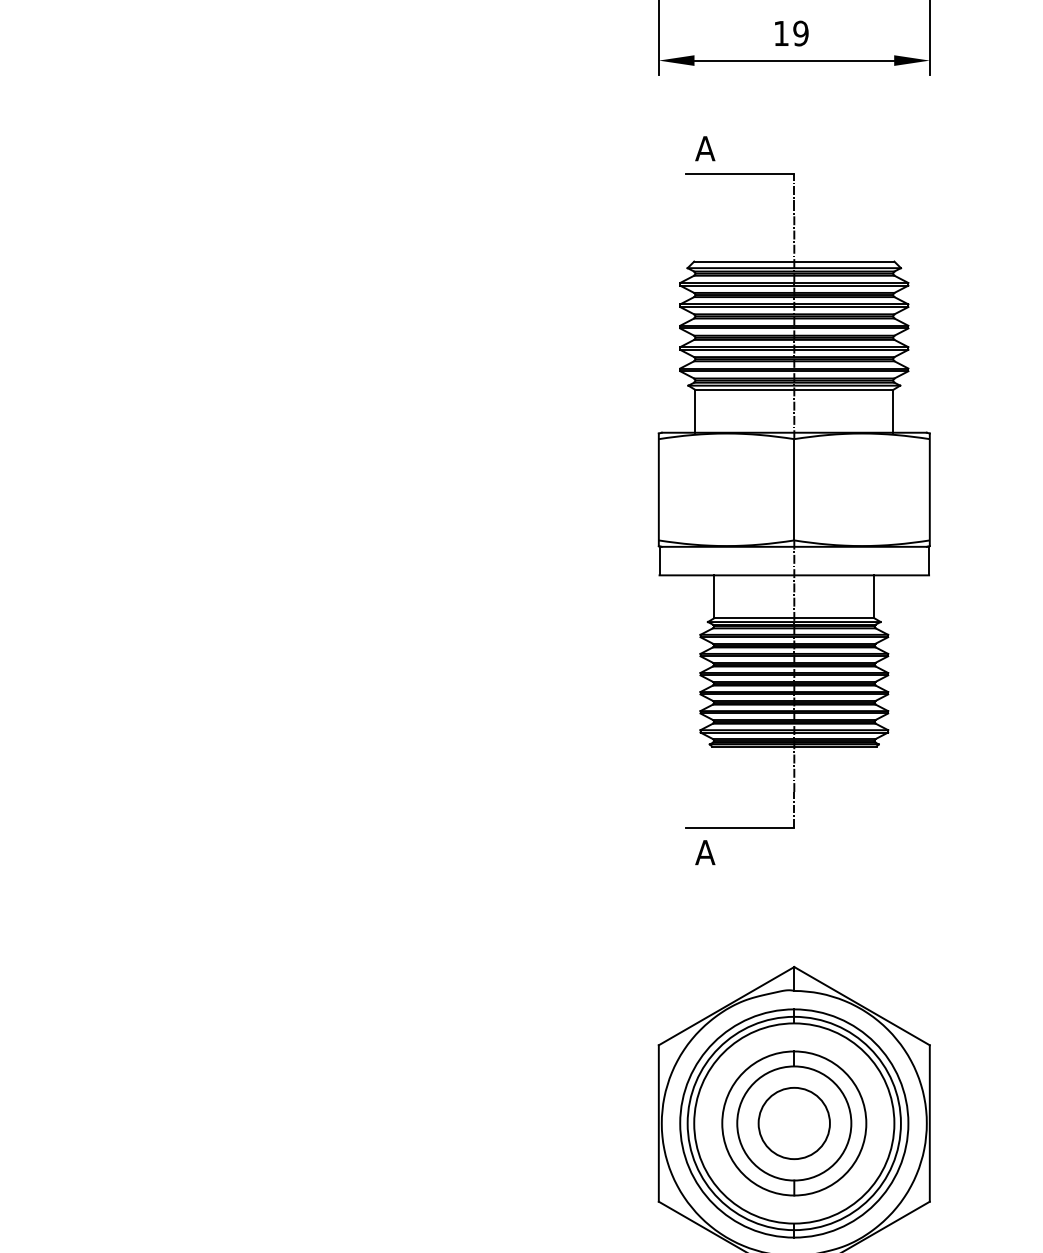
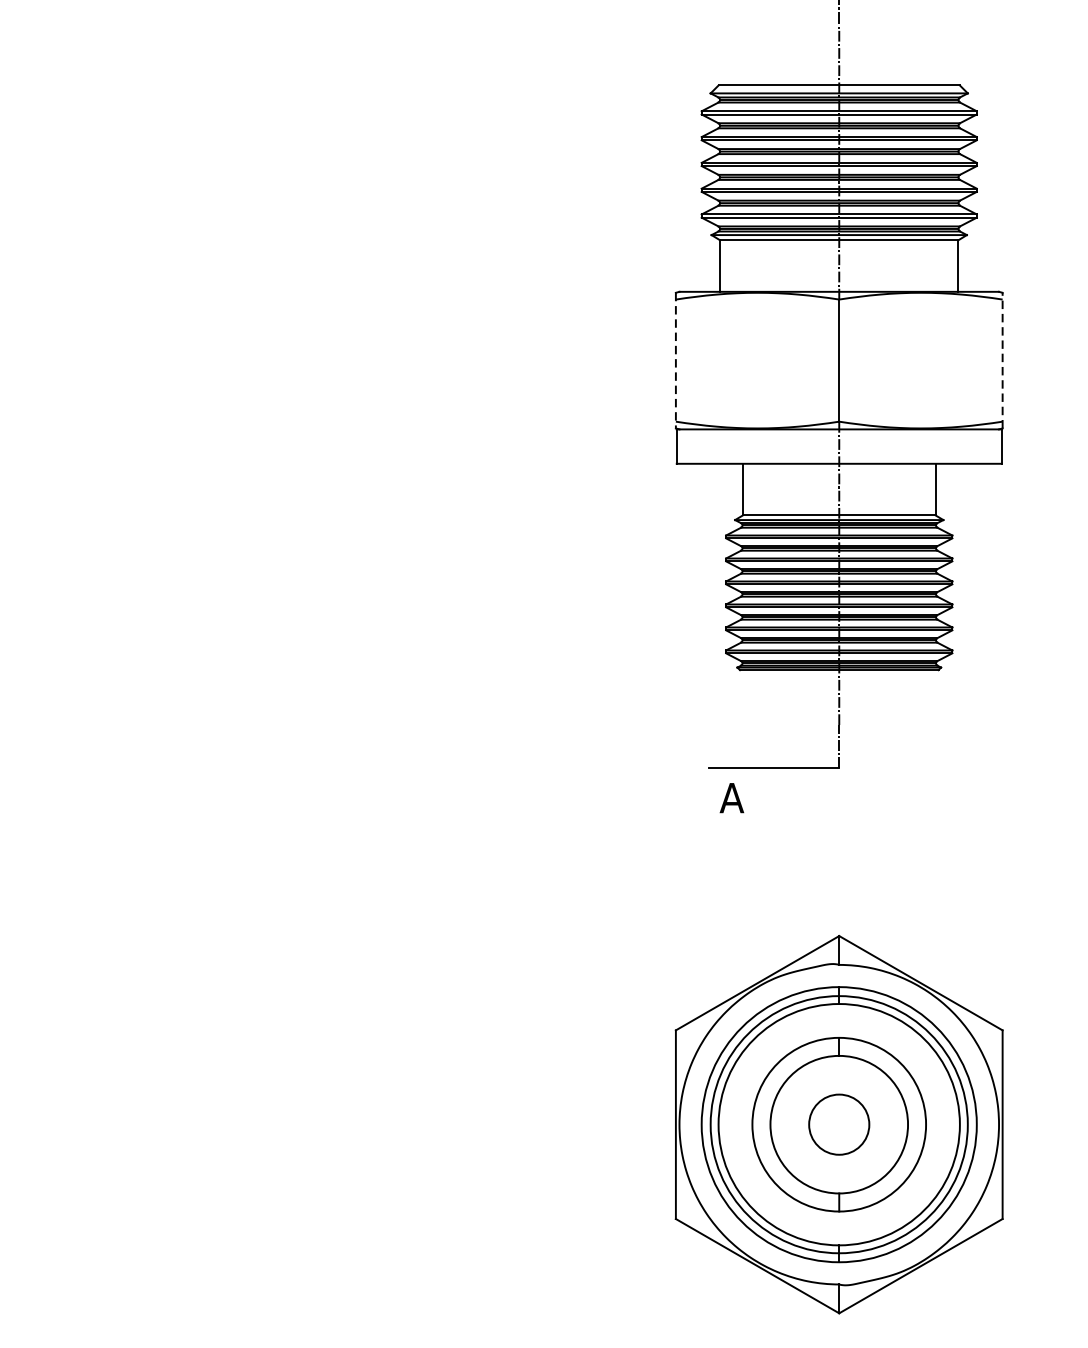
line: (929, 489) -> (1002, 360), solid -> dashed
line: (658, 490) -> (675, 361), solid -> dashed
circle: (793, 1123) -> (838, 1124), size x0.7

